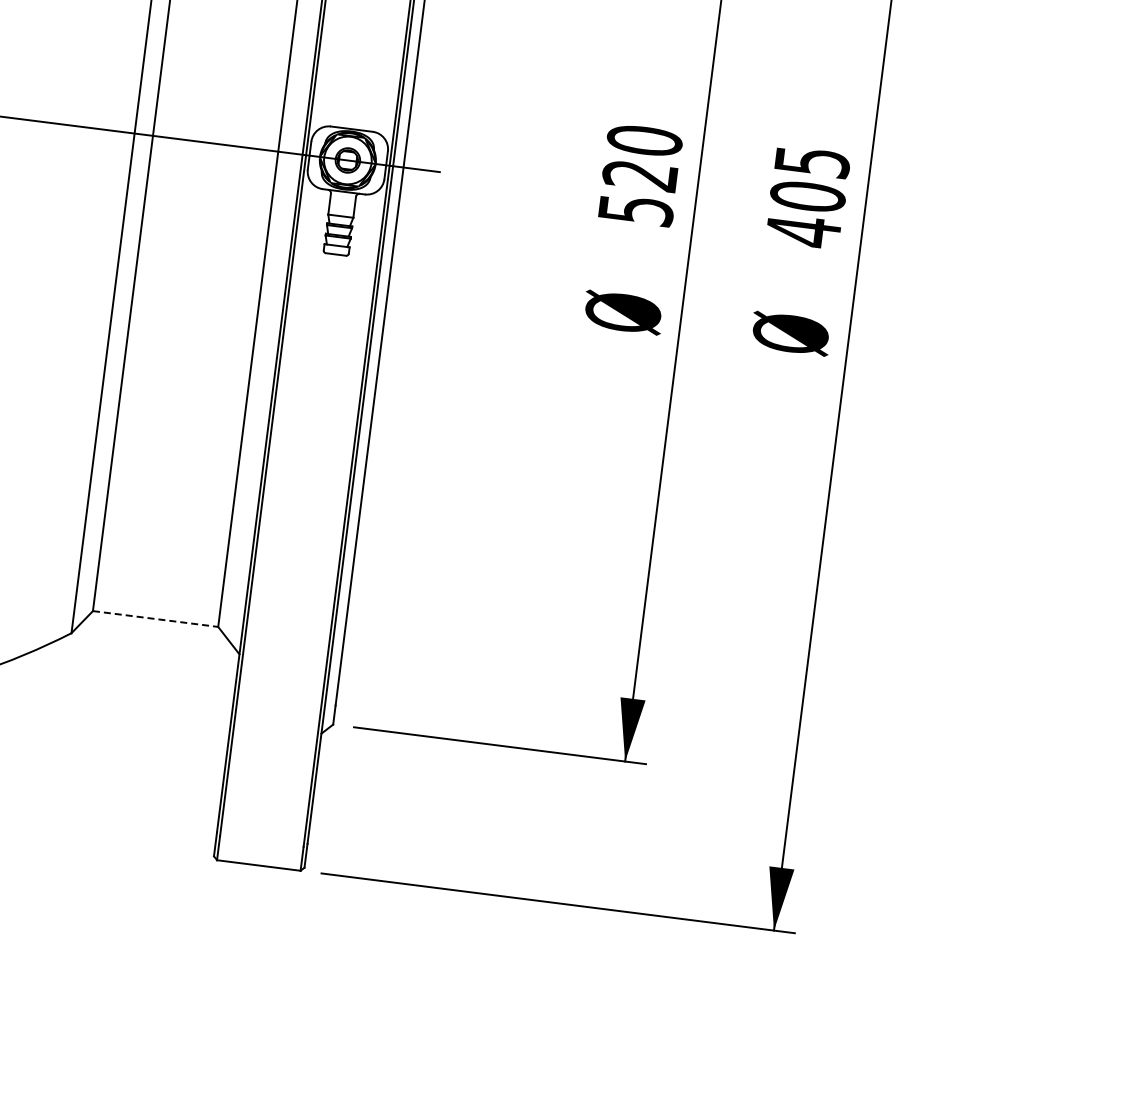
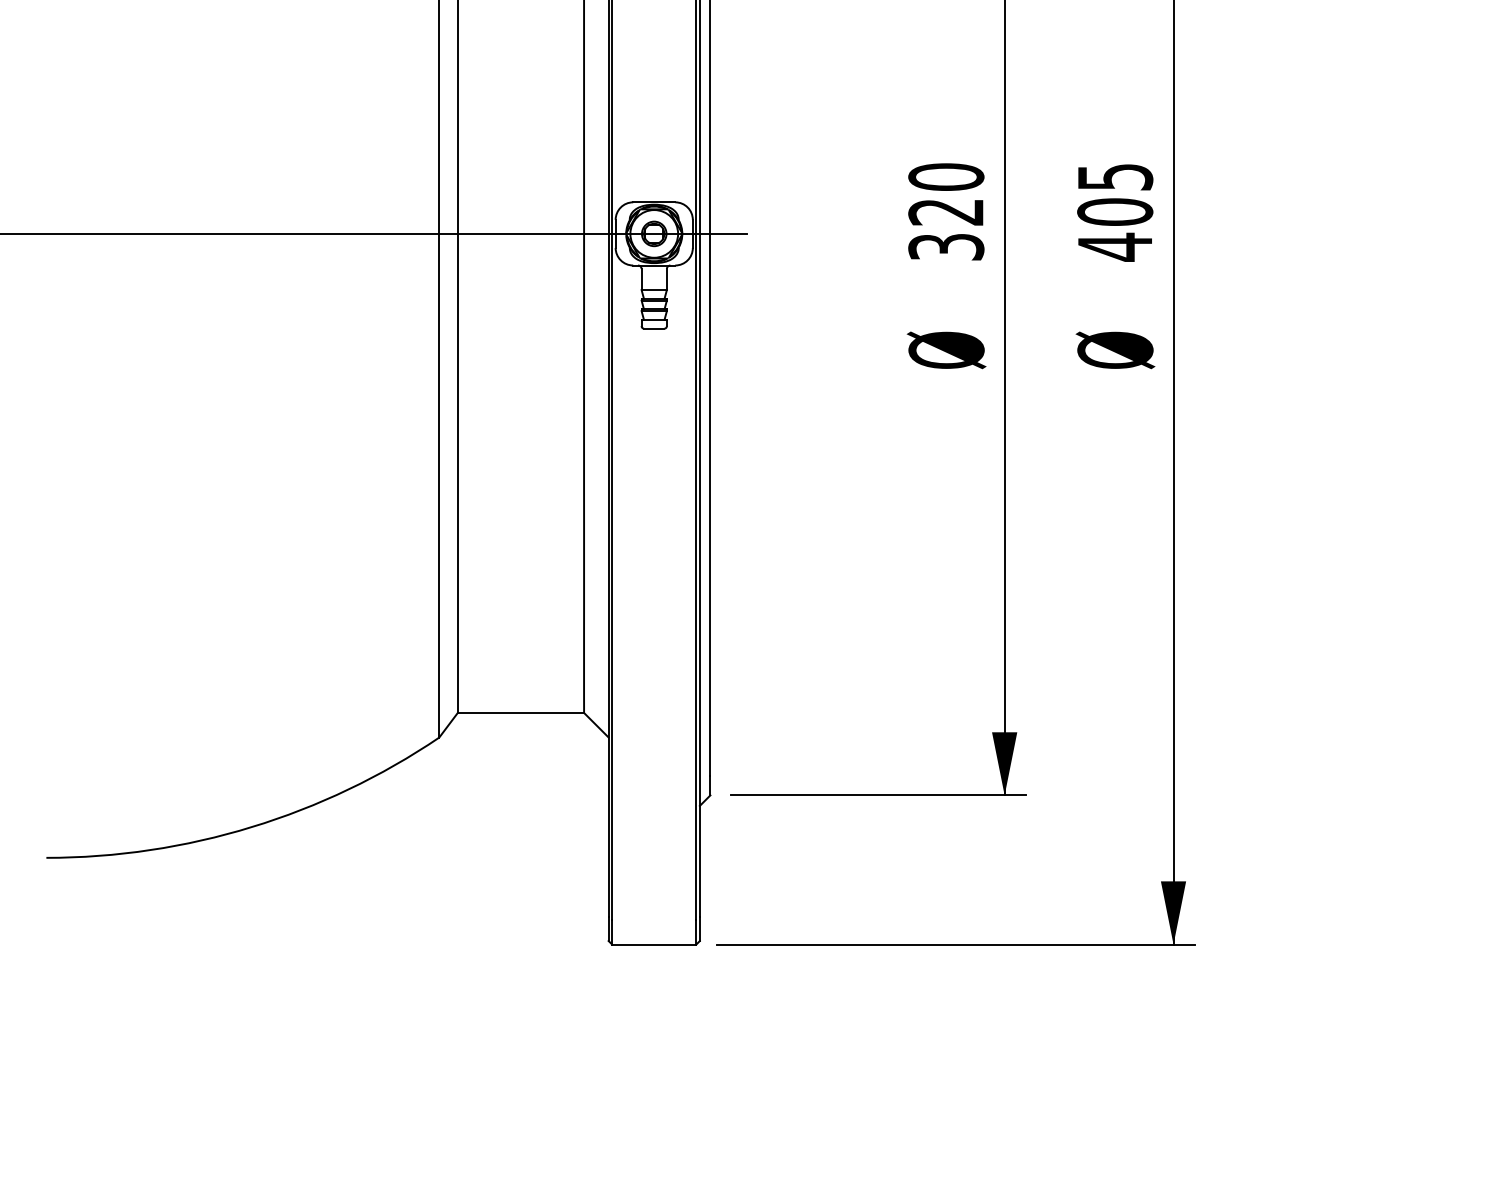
text: (635, 210) -> (945, 247), 520 -> 320
line: (156, 618) -> (521, 712), dashed -> solid

